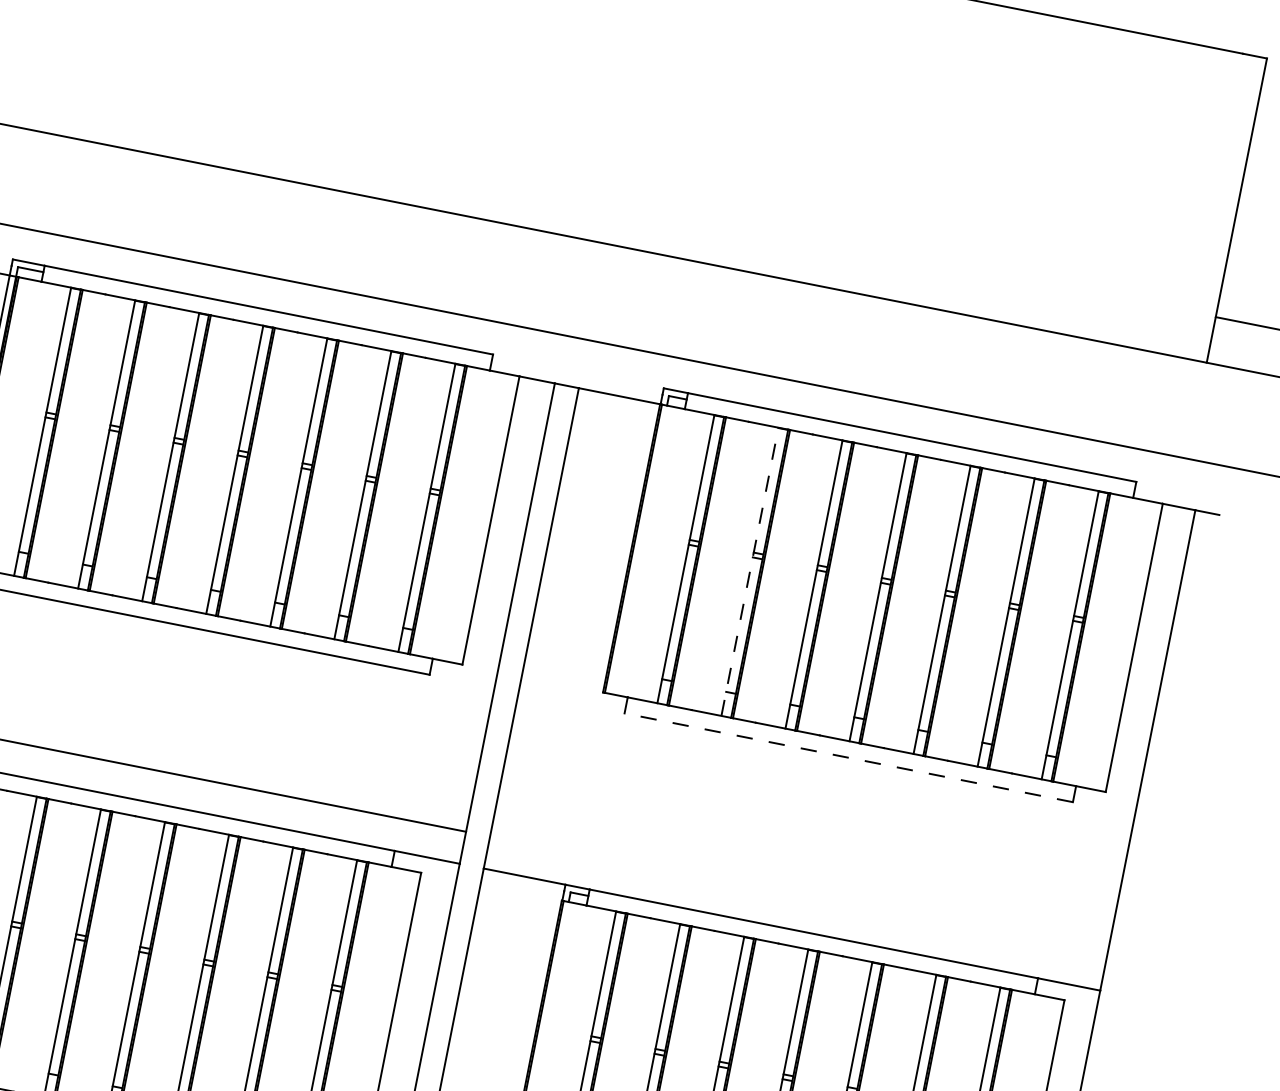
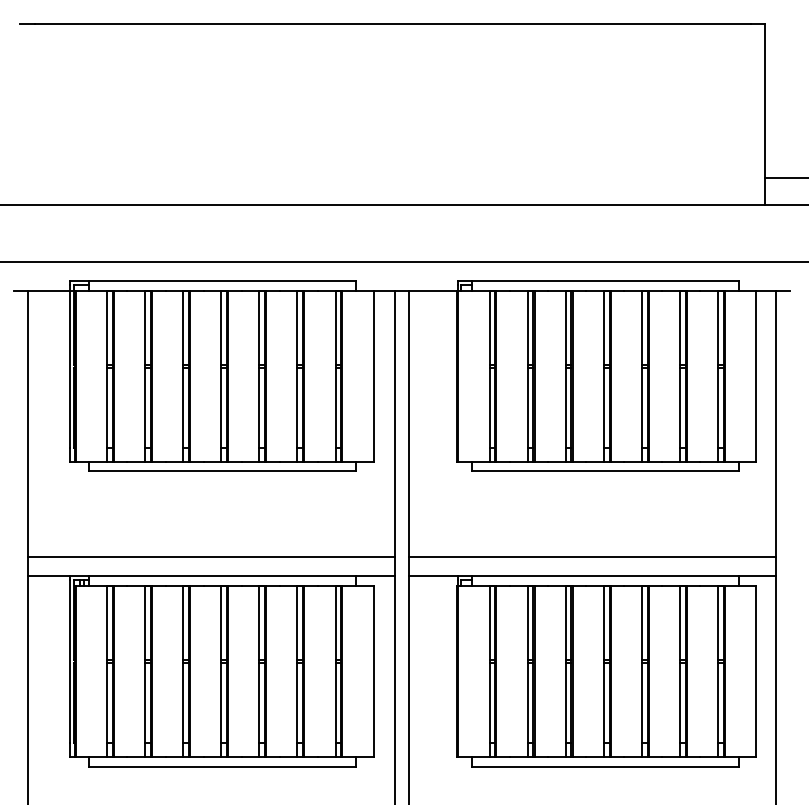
line: (749, 572) -> (527, 376), dashed -> solid
line: (847, 757) -> (604, 471), dashed -> solid
line: (797, 897) -> (591, 557), added

